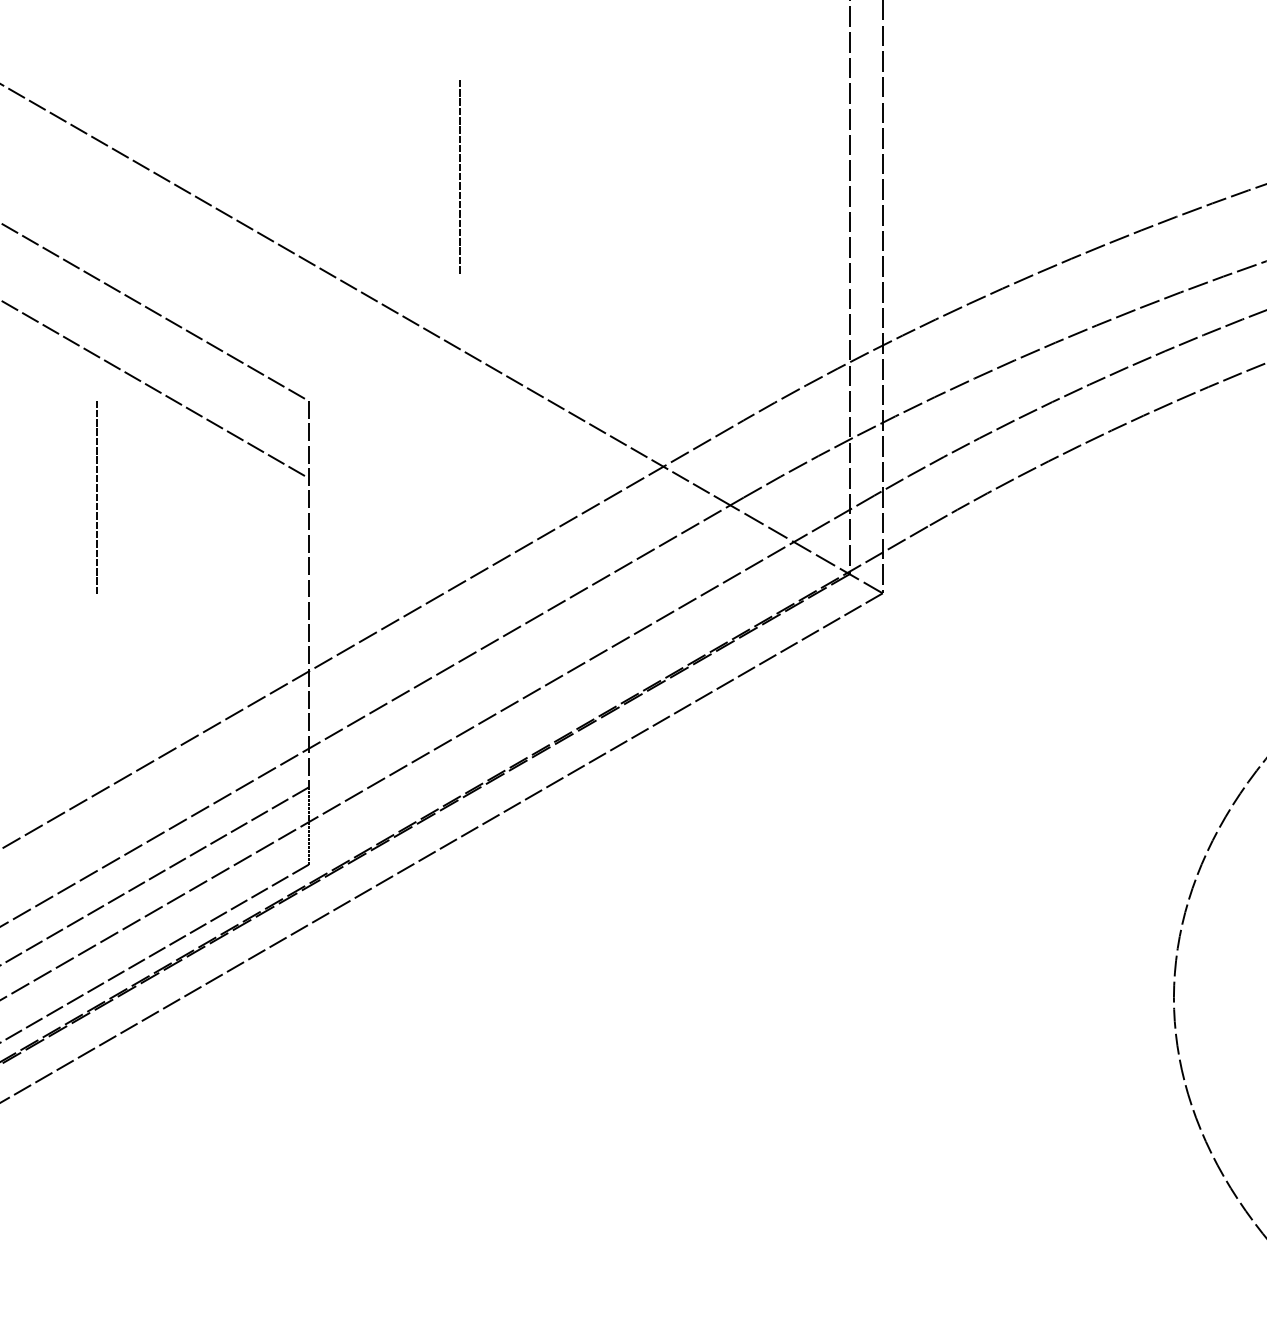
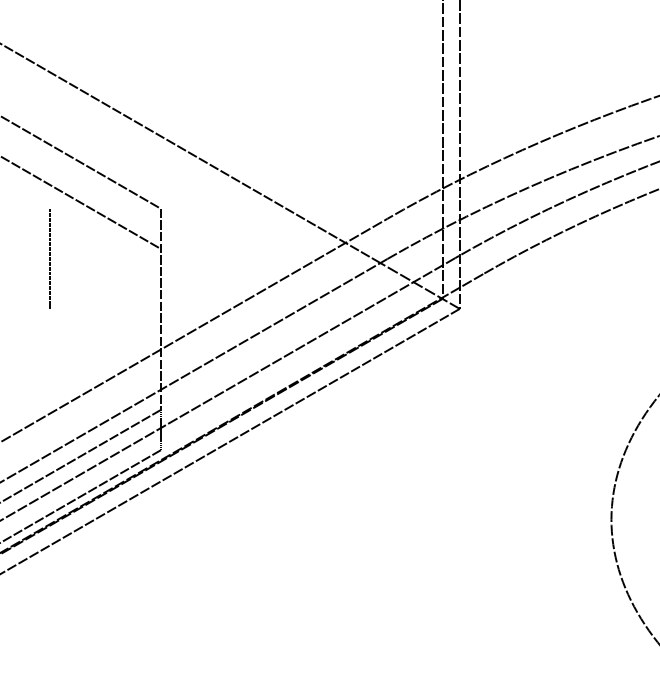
line: (457, 175) -> (238, 91), removed

